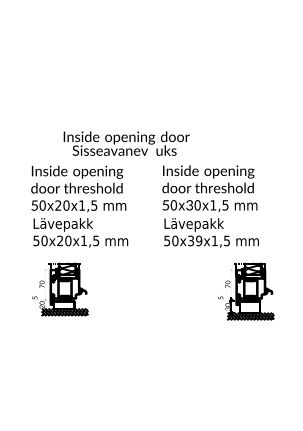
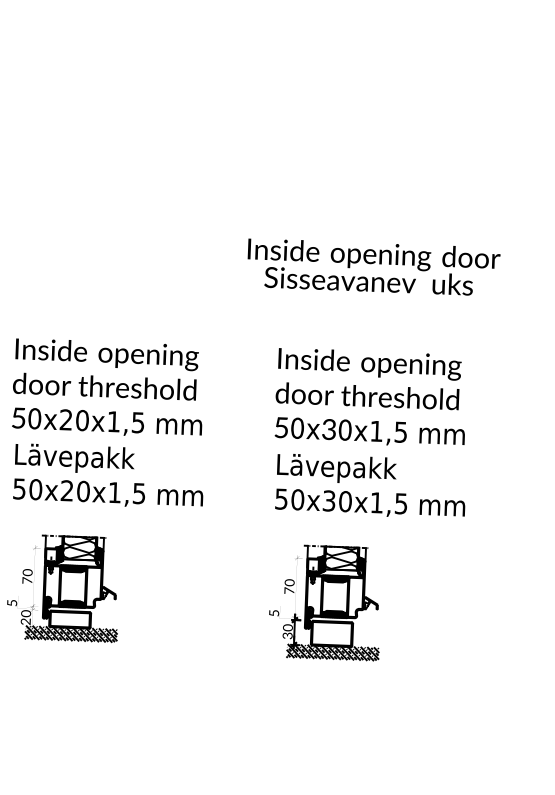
text: (126, 143) -> (373, 267), moved
text: (199, 241) -> (346, 502), 50x39x1,5 -> 50x30x1,5
part: (246, 291) -> (326, 602), moved

